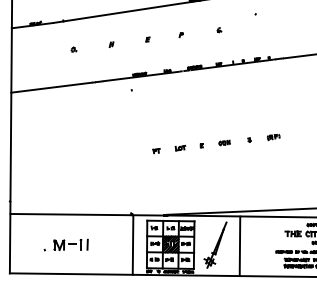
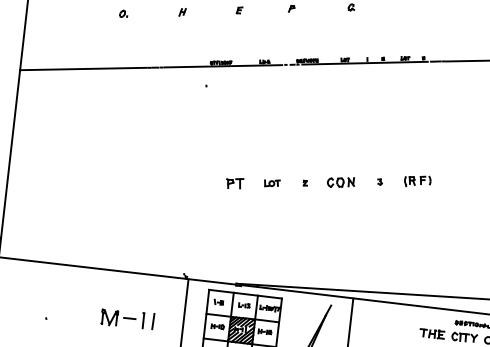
part: (273, 137) -> (417, 181), size x1.4
part: (224, 142) -> (341, 181), size x1.6
part: (156, 151) -> (234, 184), size x1.6
part: (70, 244) -> (126, 318), moved

